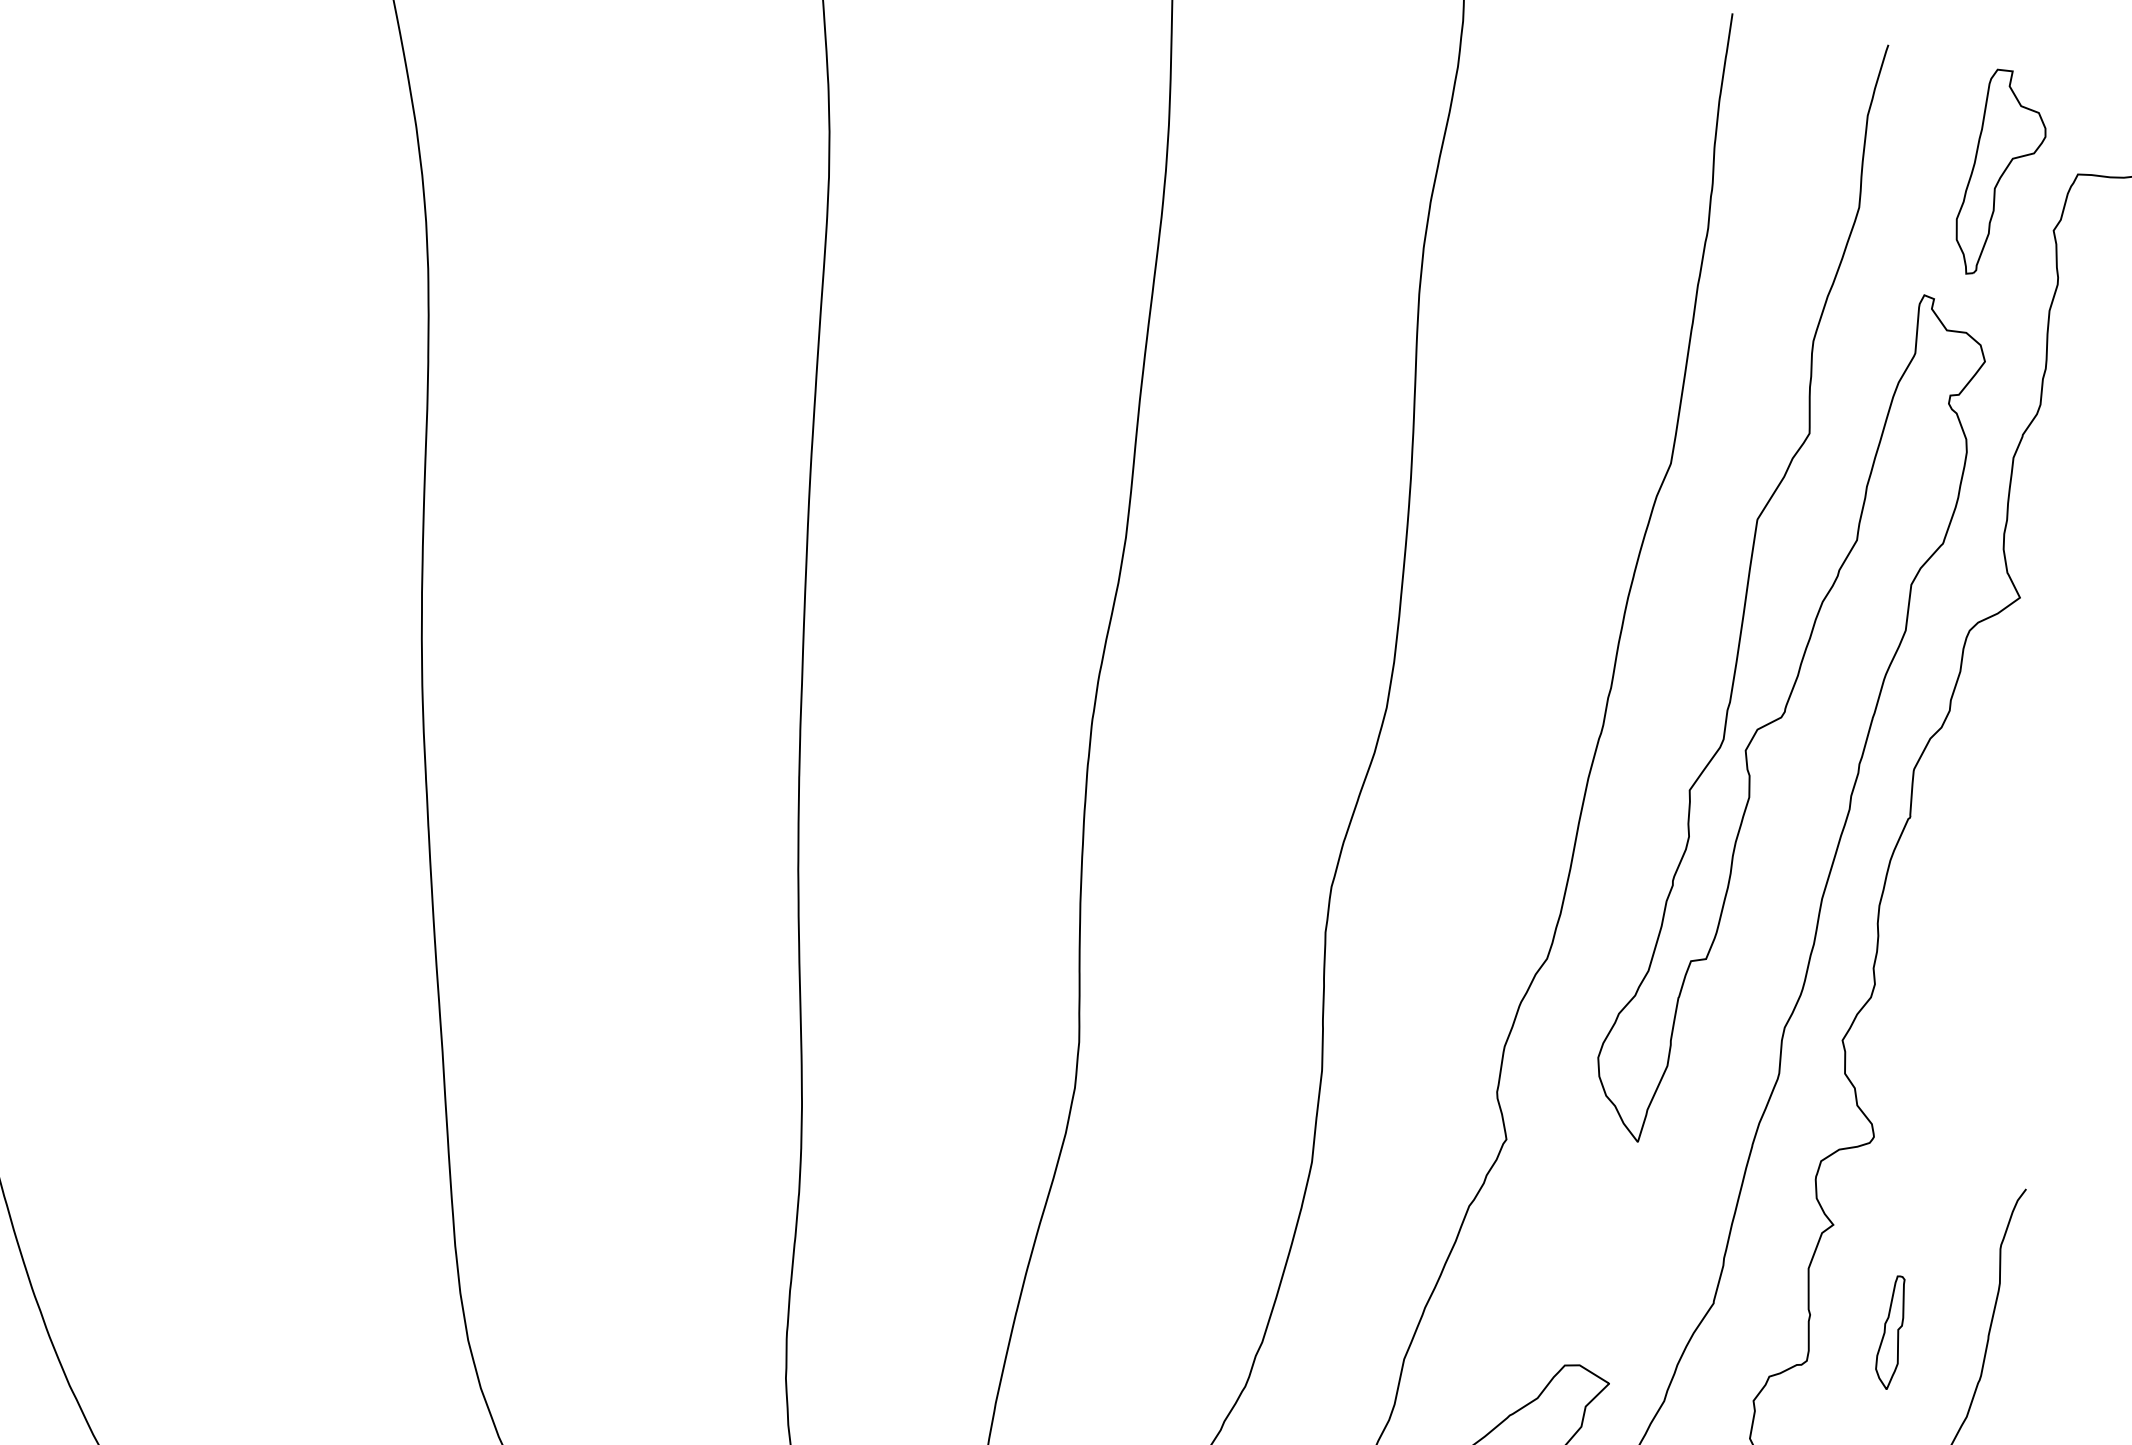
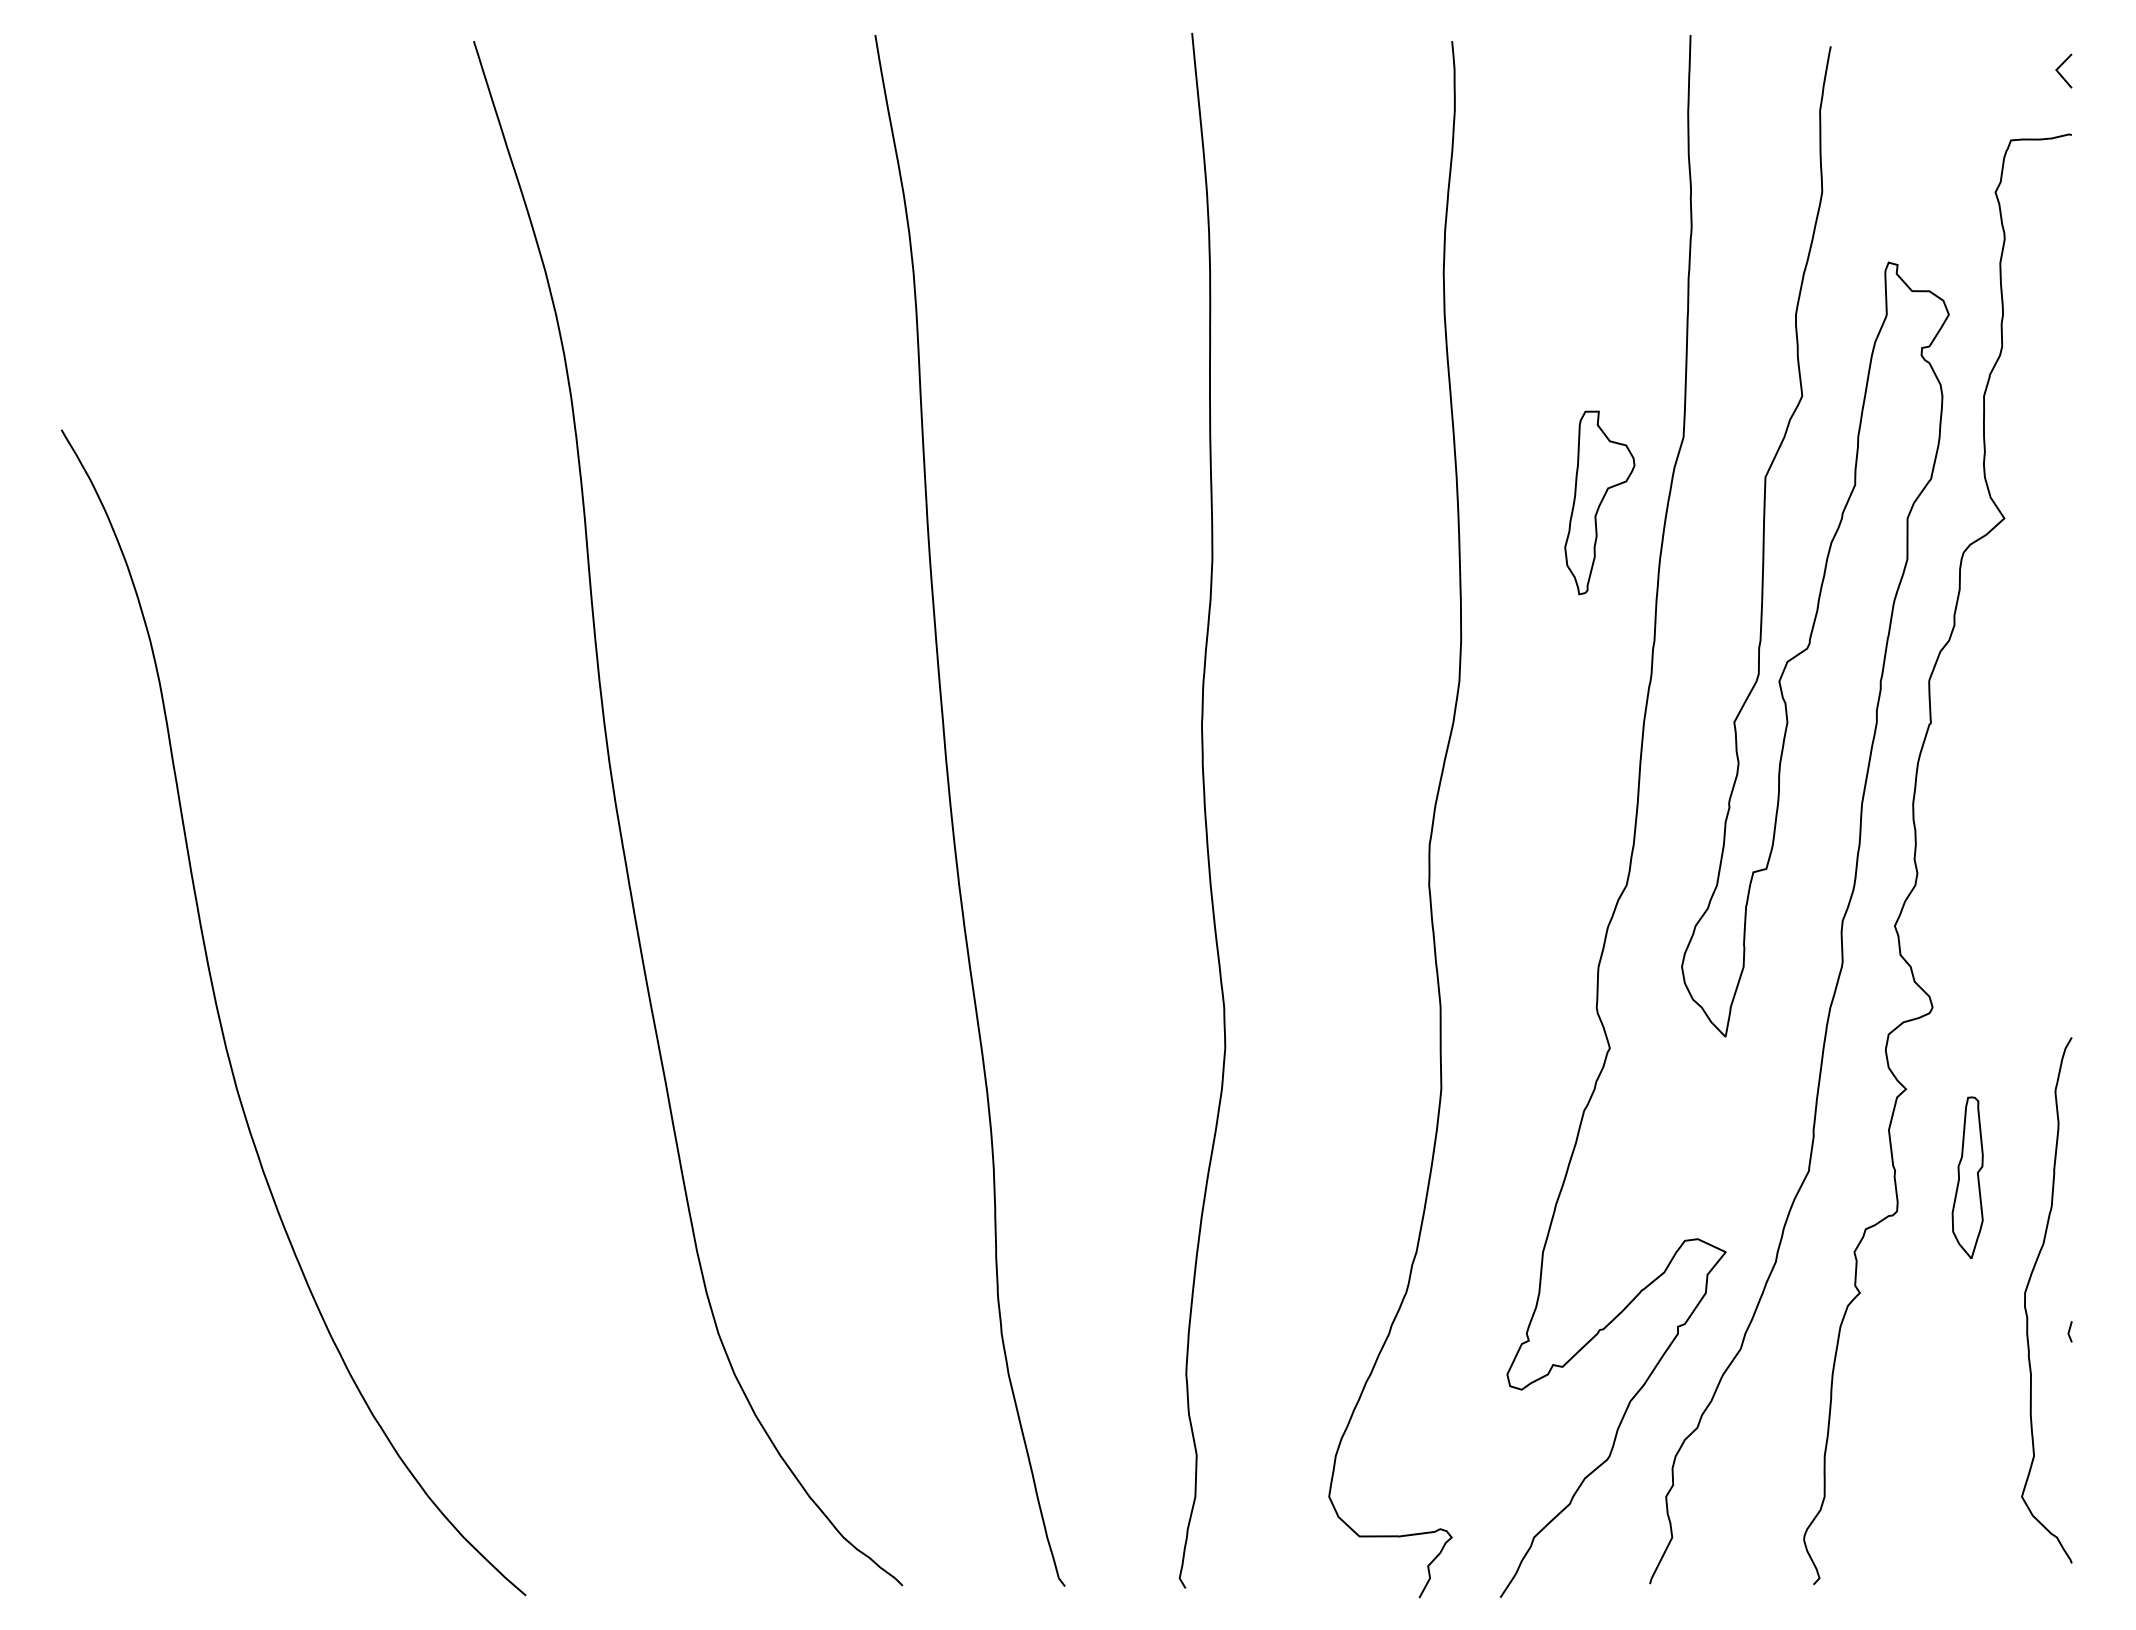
part: (2001, 173) -> (1599, 502), moved
part: (1890, 1332) -> (1967, 1177), size x1.6

